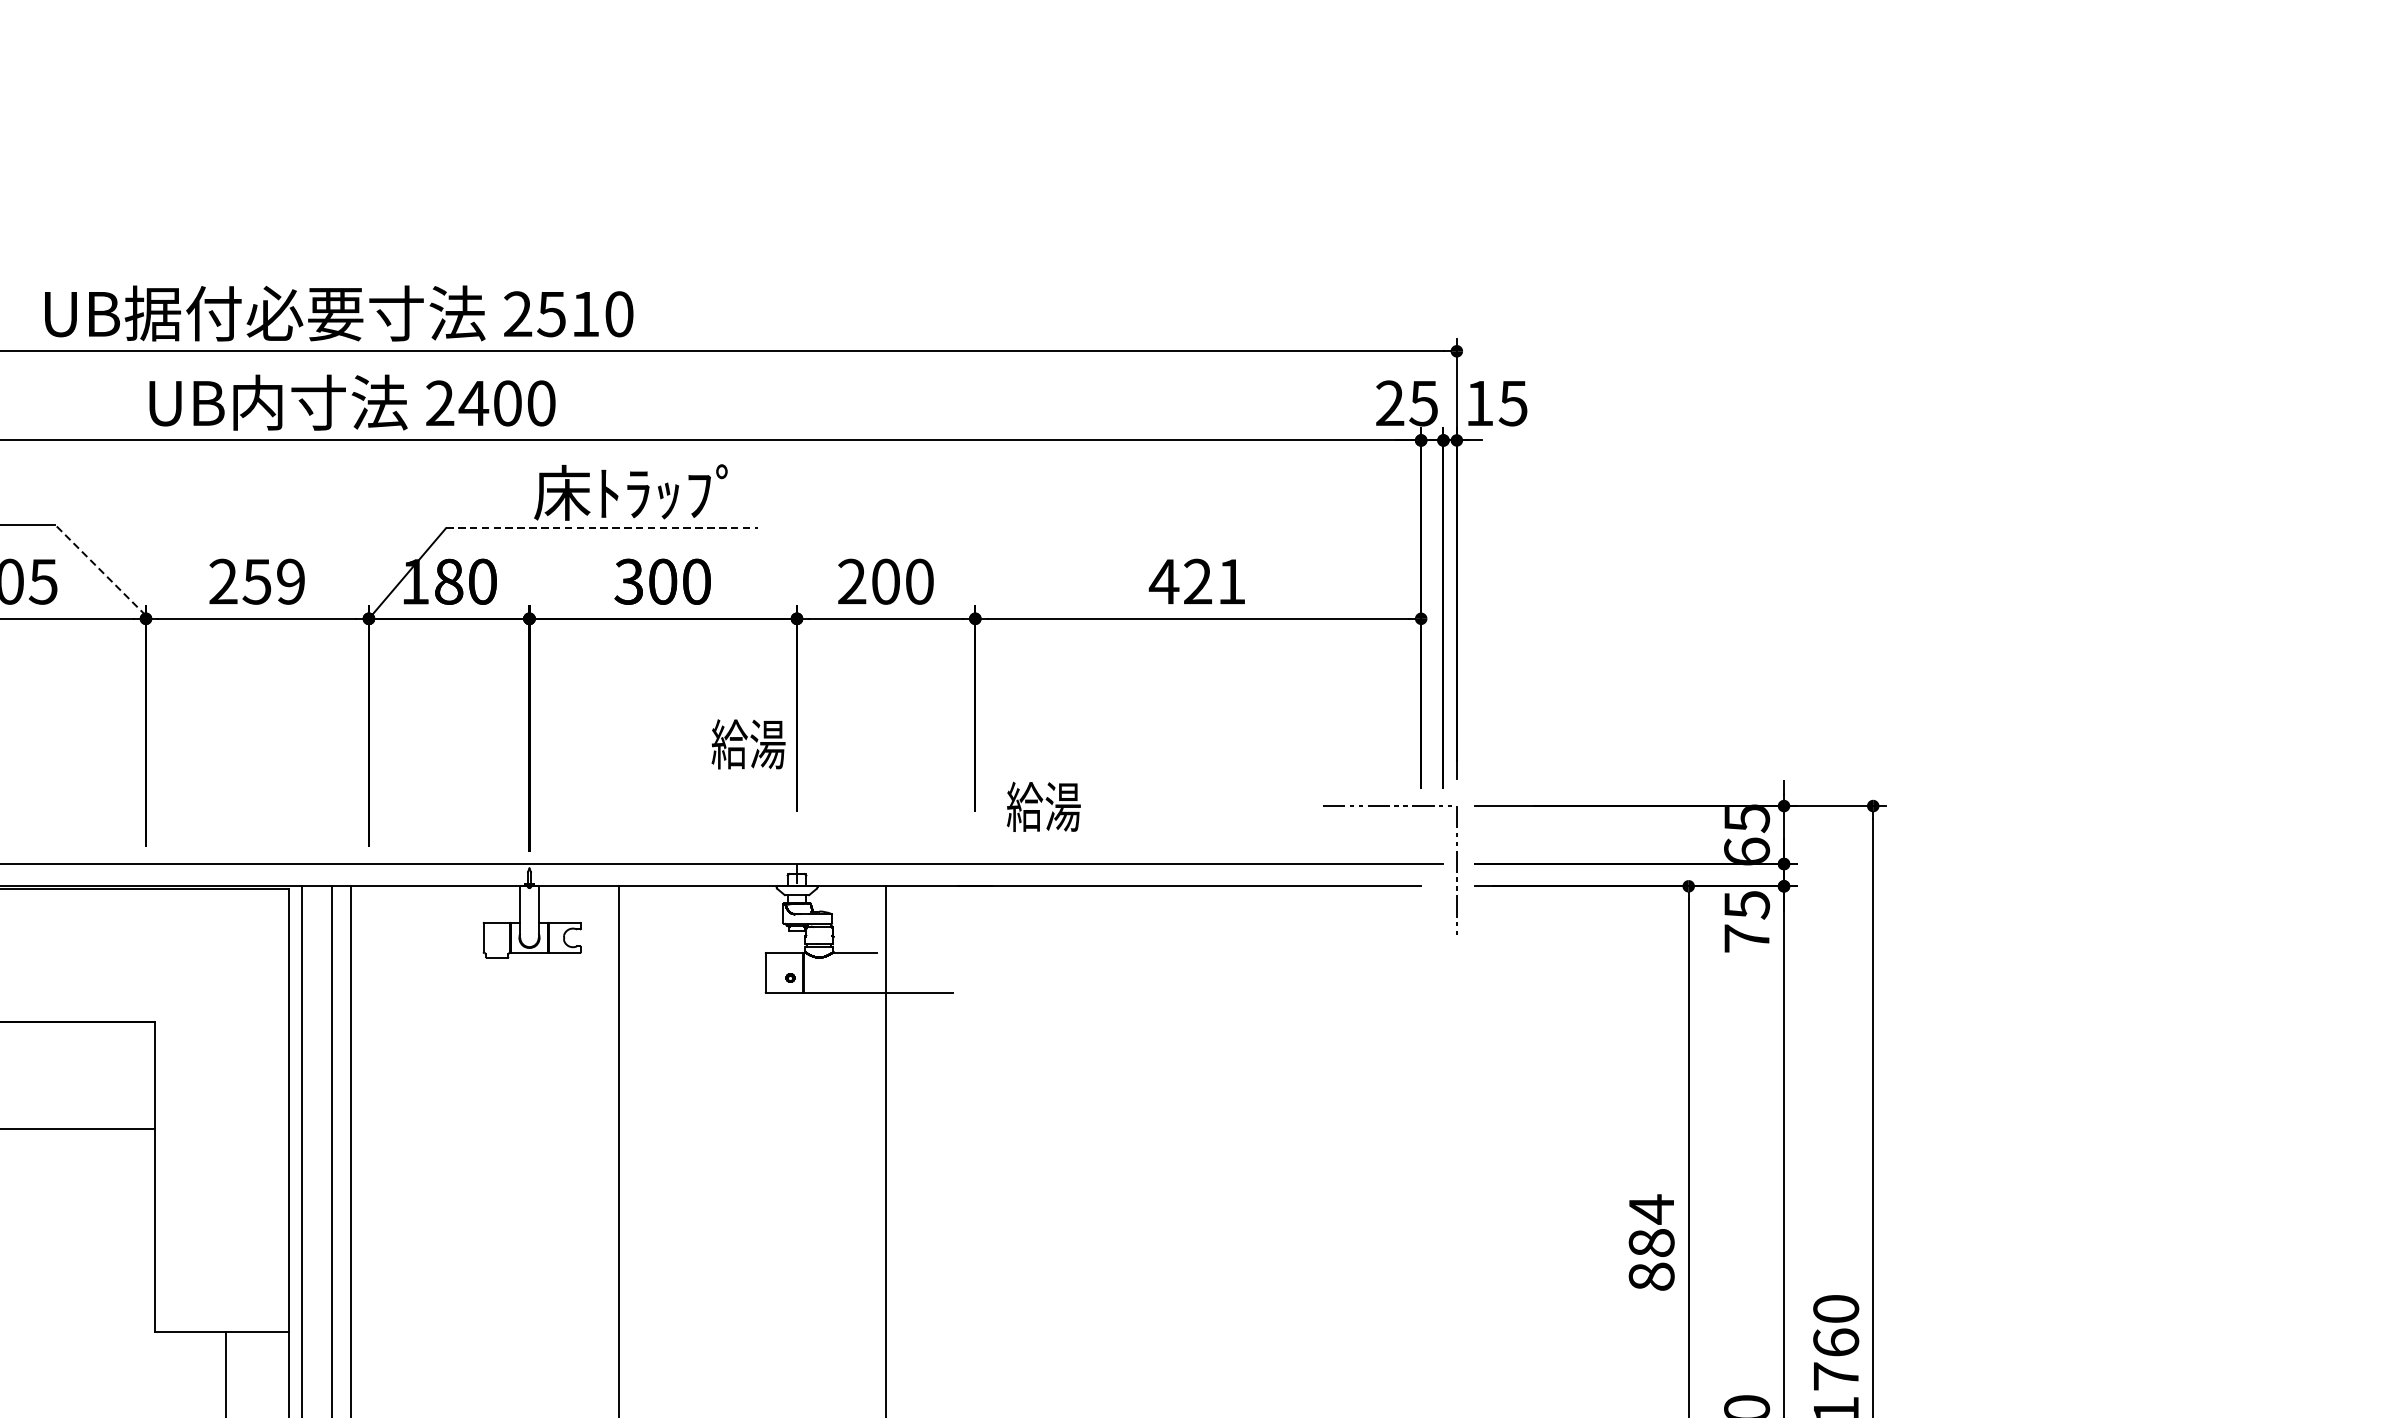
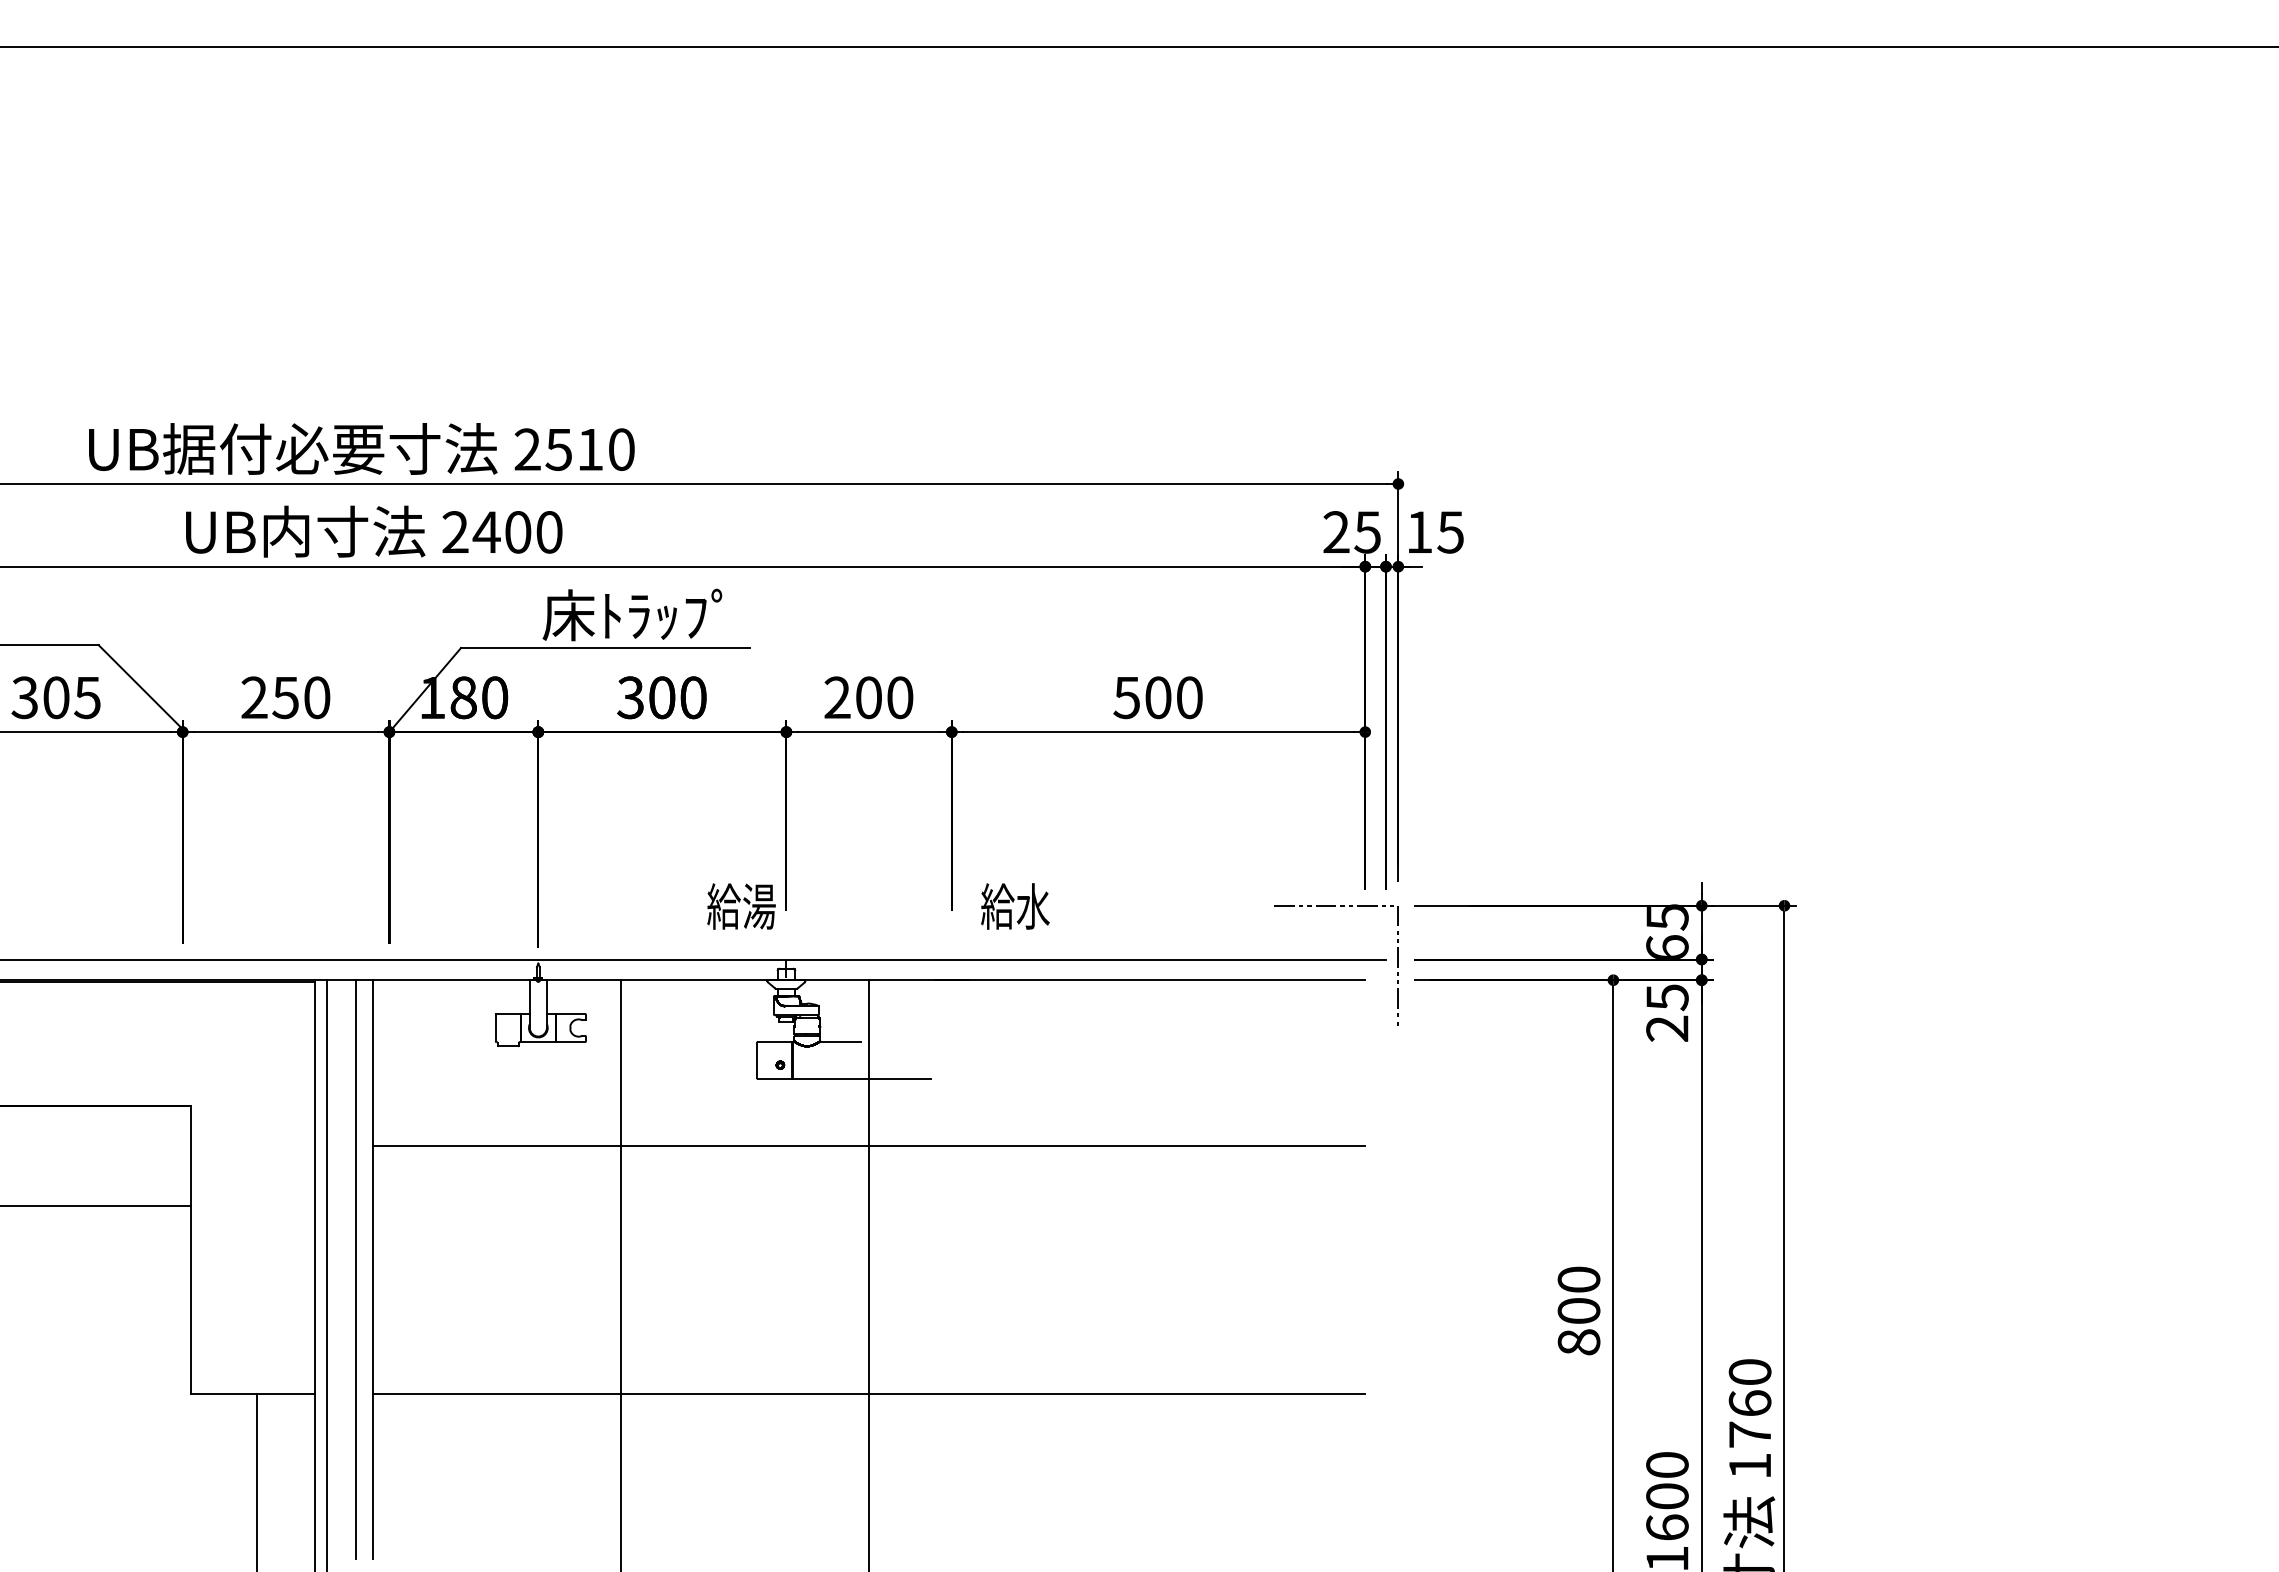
line: (601, 527) -> (605, 647), dashed -> solid
line: (100, 569) -> (140, 686), dashed -> solid
text: (291, 581) -> (317, 697), 259 -> 250
text: (1197, 581) -> (1157, 697), 421 -> 500
text: (748, 744) -> (741, 906), moved
text: (1062, 806) -> (1032, 906), 給湯 -> 給水
text: (1747, 938) -> (1667, 1028), 75 -> 25
line: (885, 1064) -> (868, 1145), added
text: (1651, 1225) -> (1578, 1294), 884 -> 800
line: (885, 1331) -> (868, 1393), added

